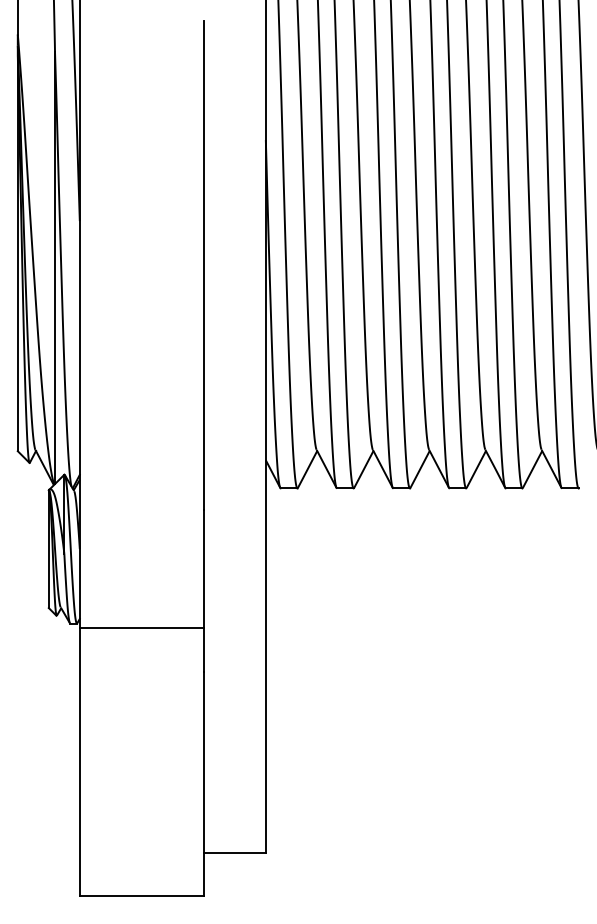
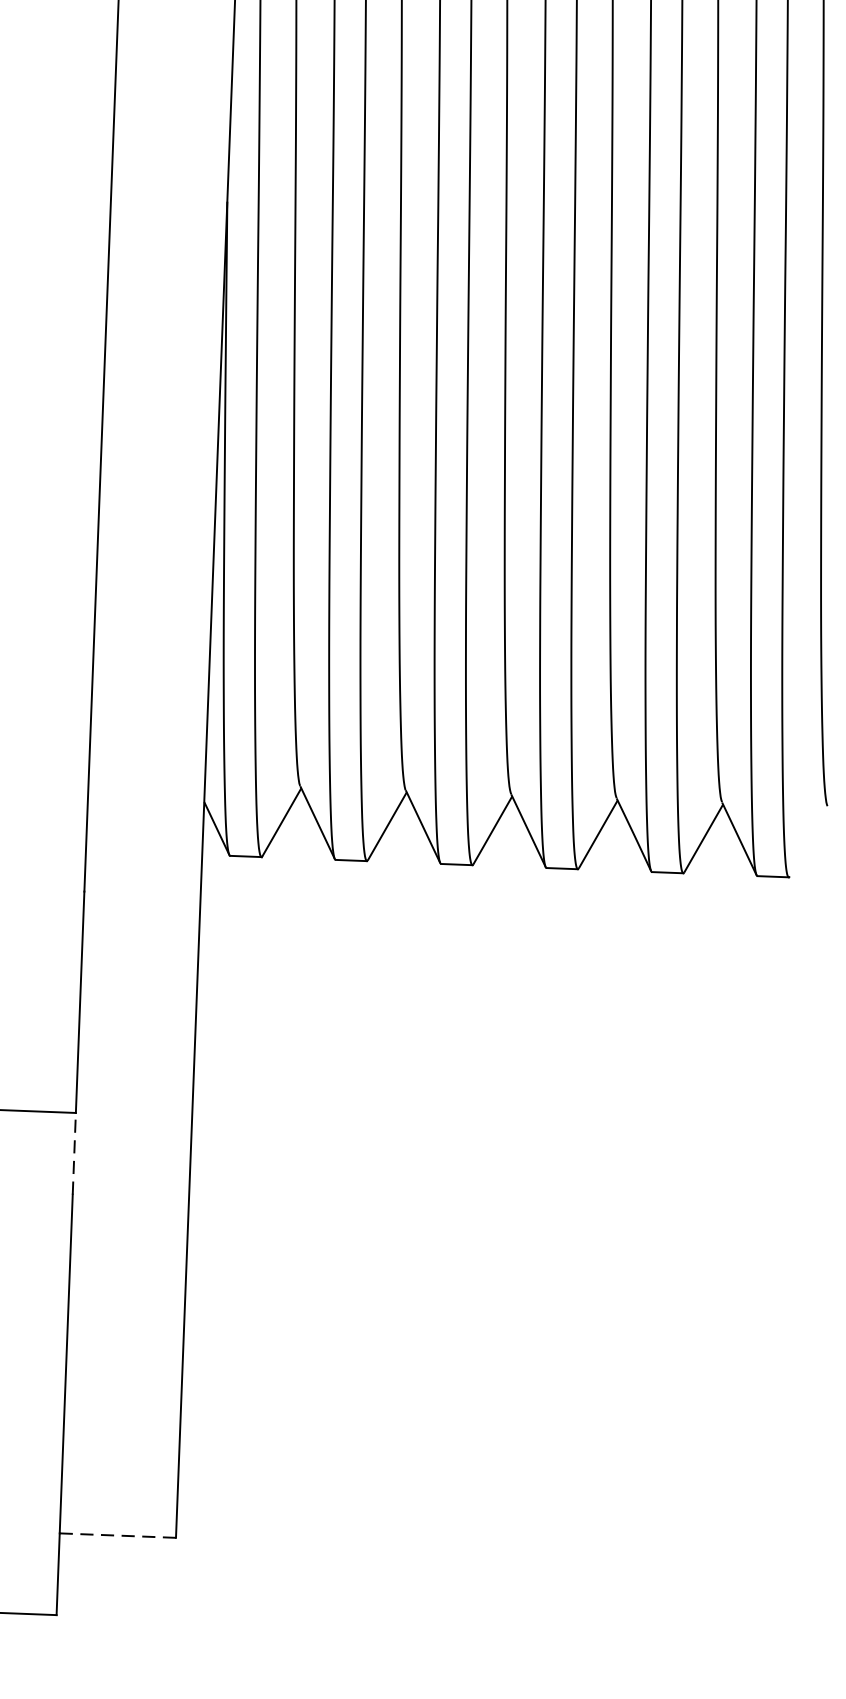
line: (203, 650) -> (73, 1154), solid -> dashed
line: (235, 852) -> (119, 1535), solid -> dashed

